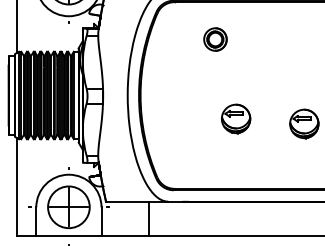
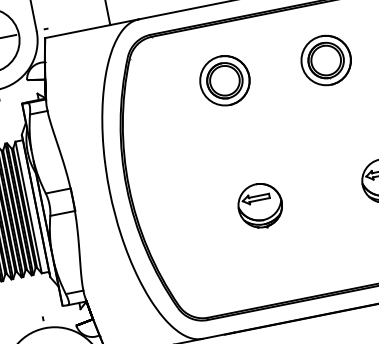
part: (215, 39) -> (225, 80), size x1.43
part: (282, 39) -> (325, 60), added
part: (236, 118) -> (260, 204), moved

